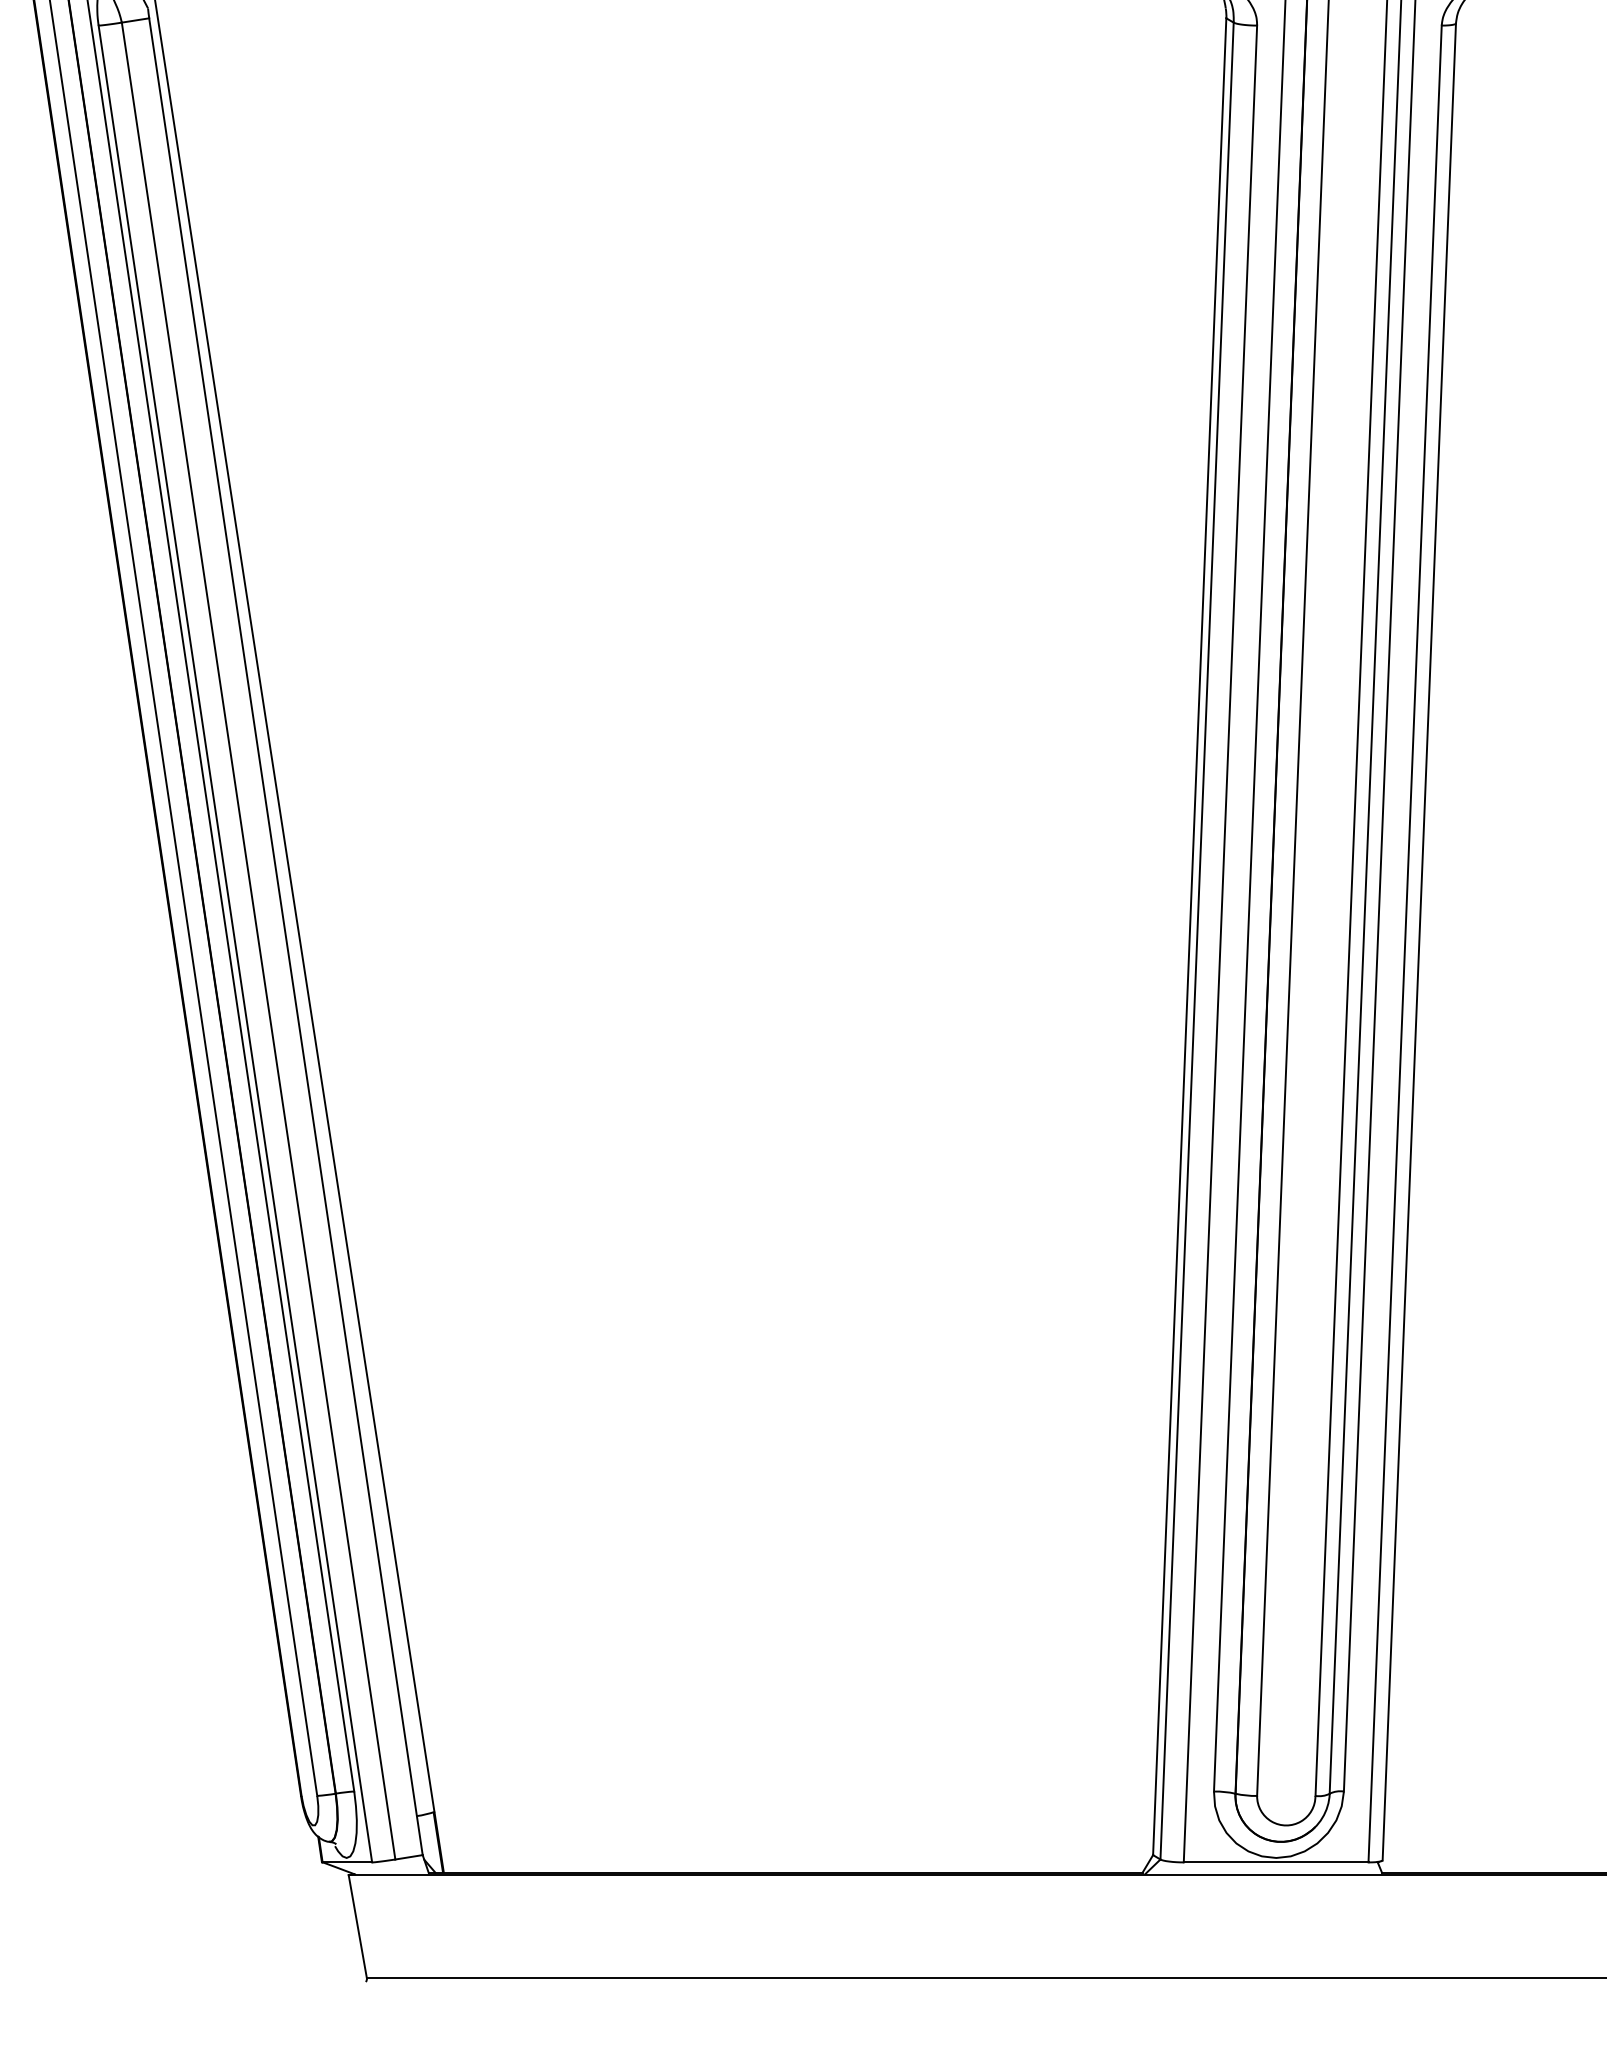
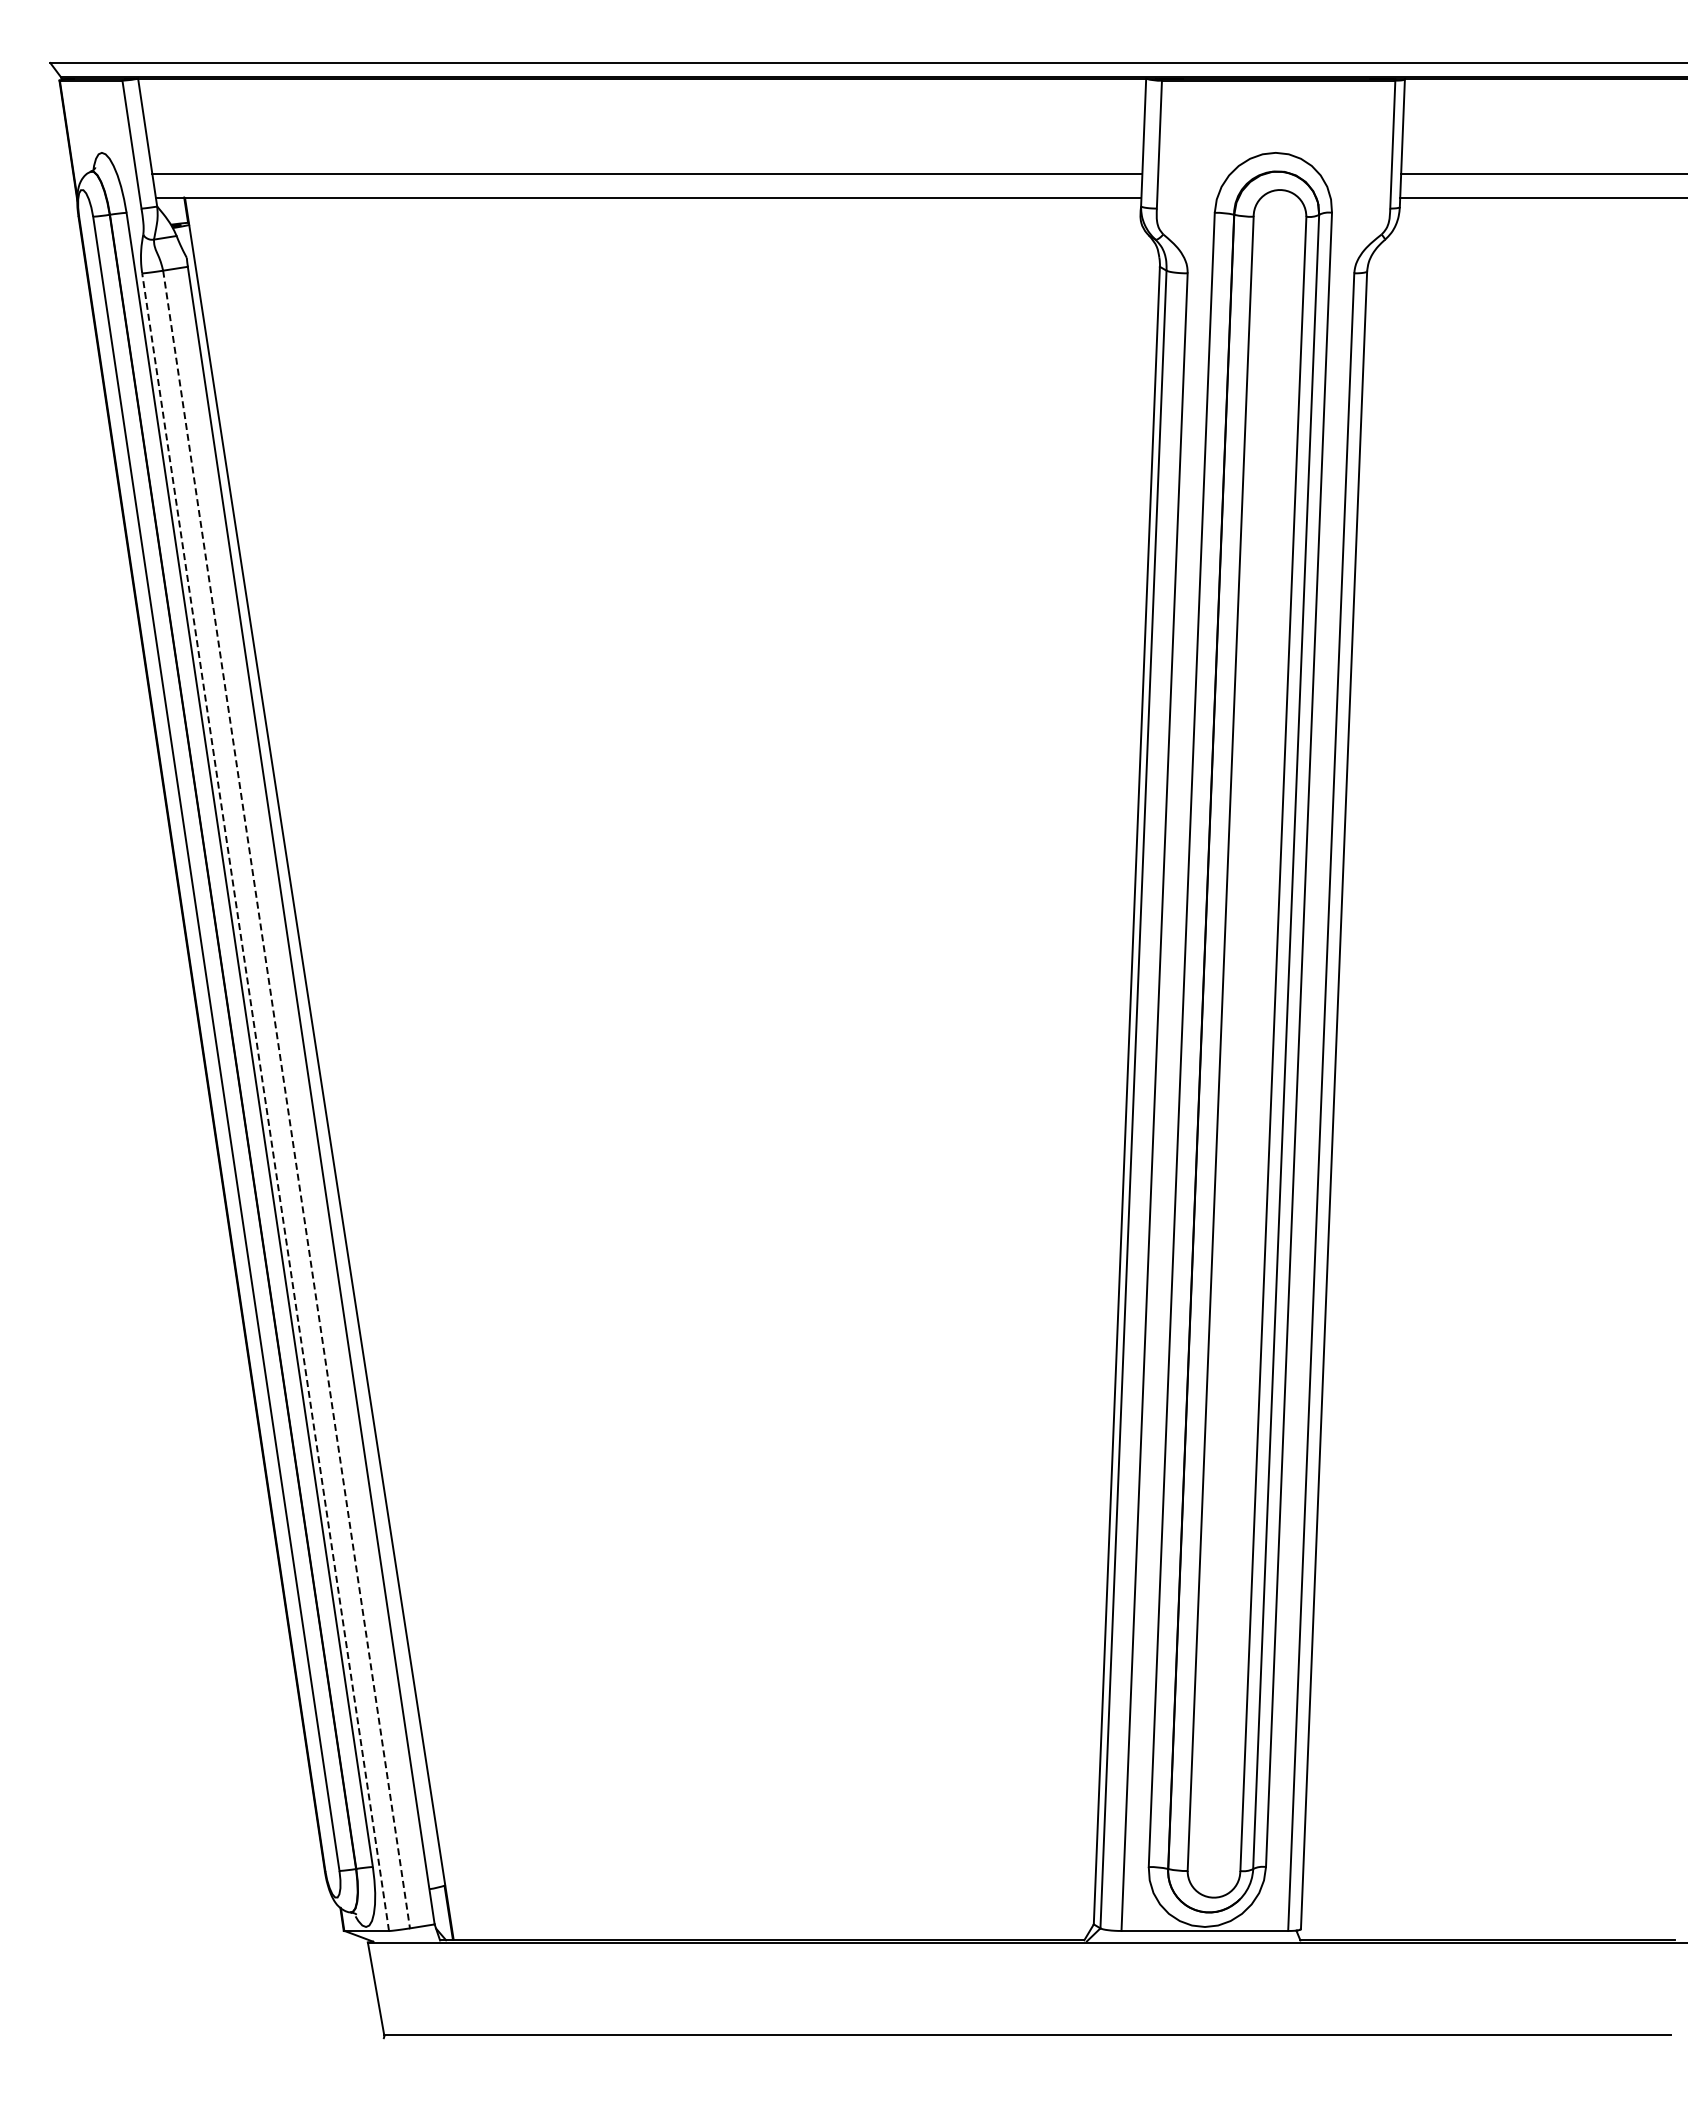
line: (258, 941) -> (286, 1099), solid -> dashed
line: (235, 944) -> (265, 1102), solid -> dashed

